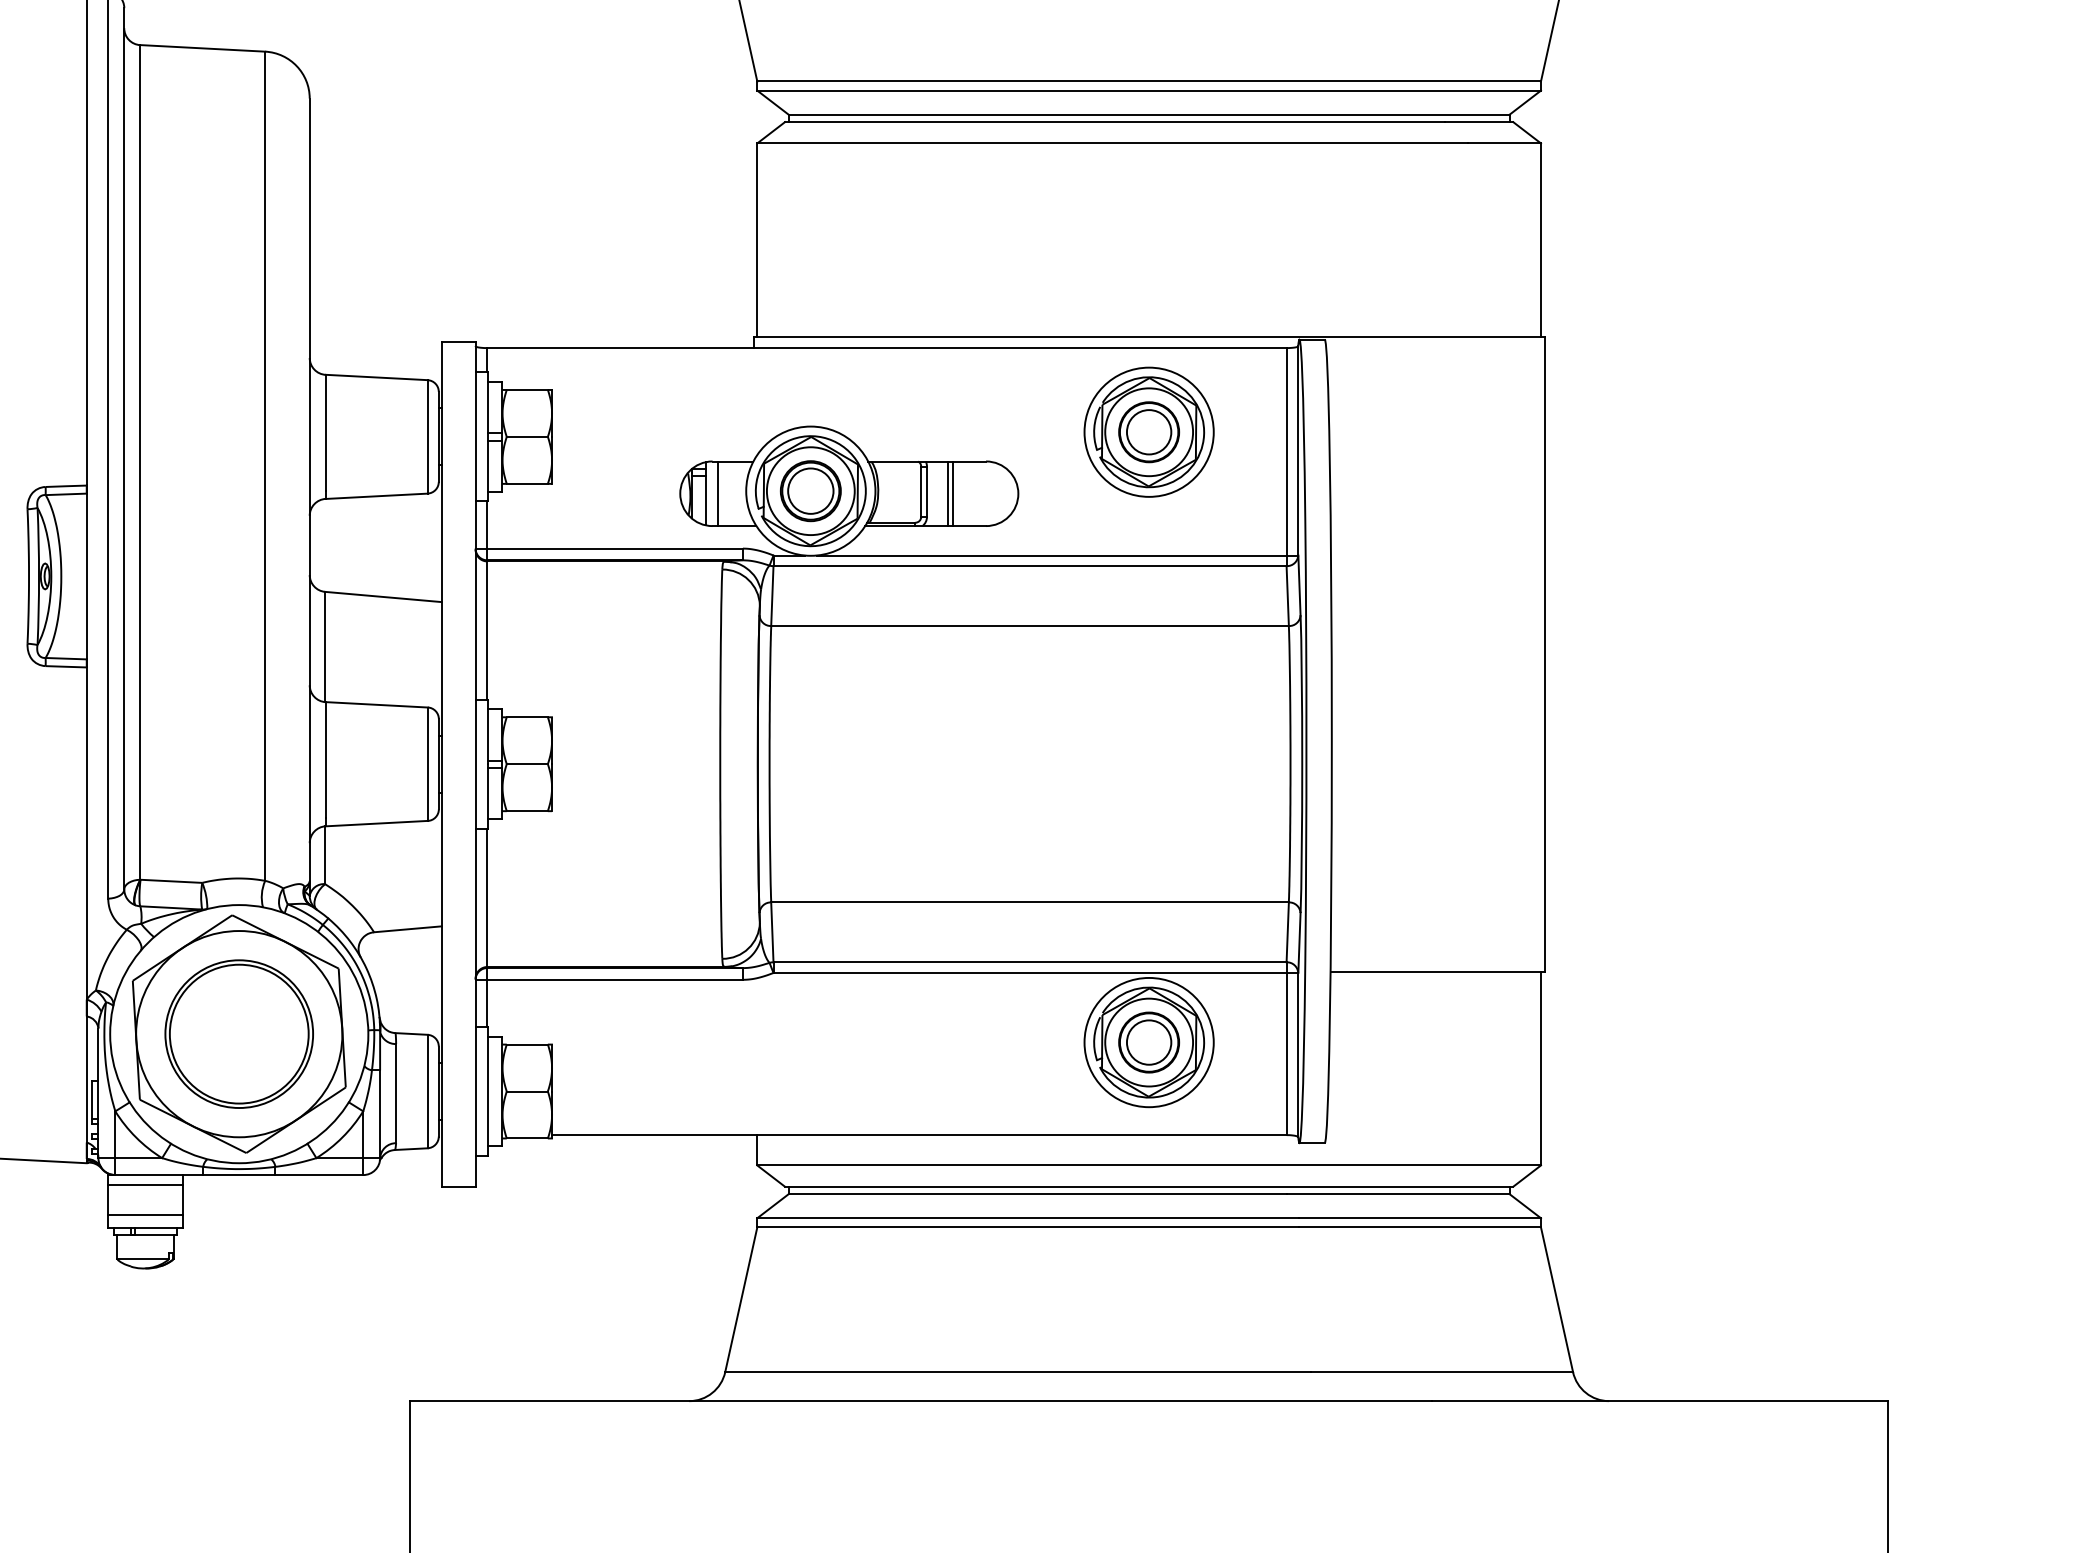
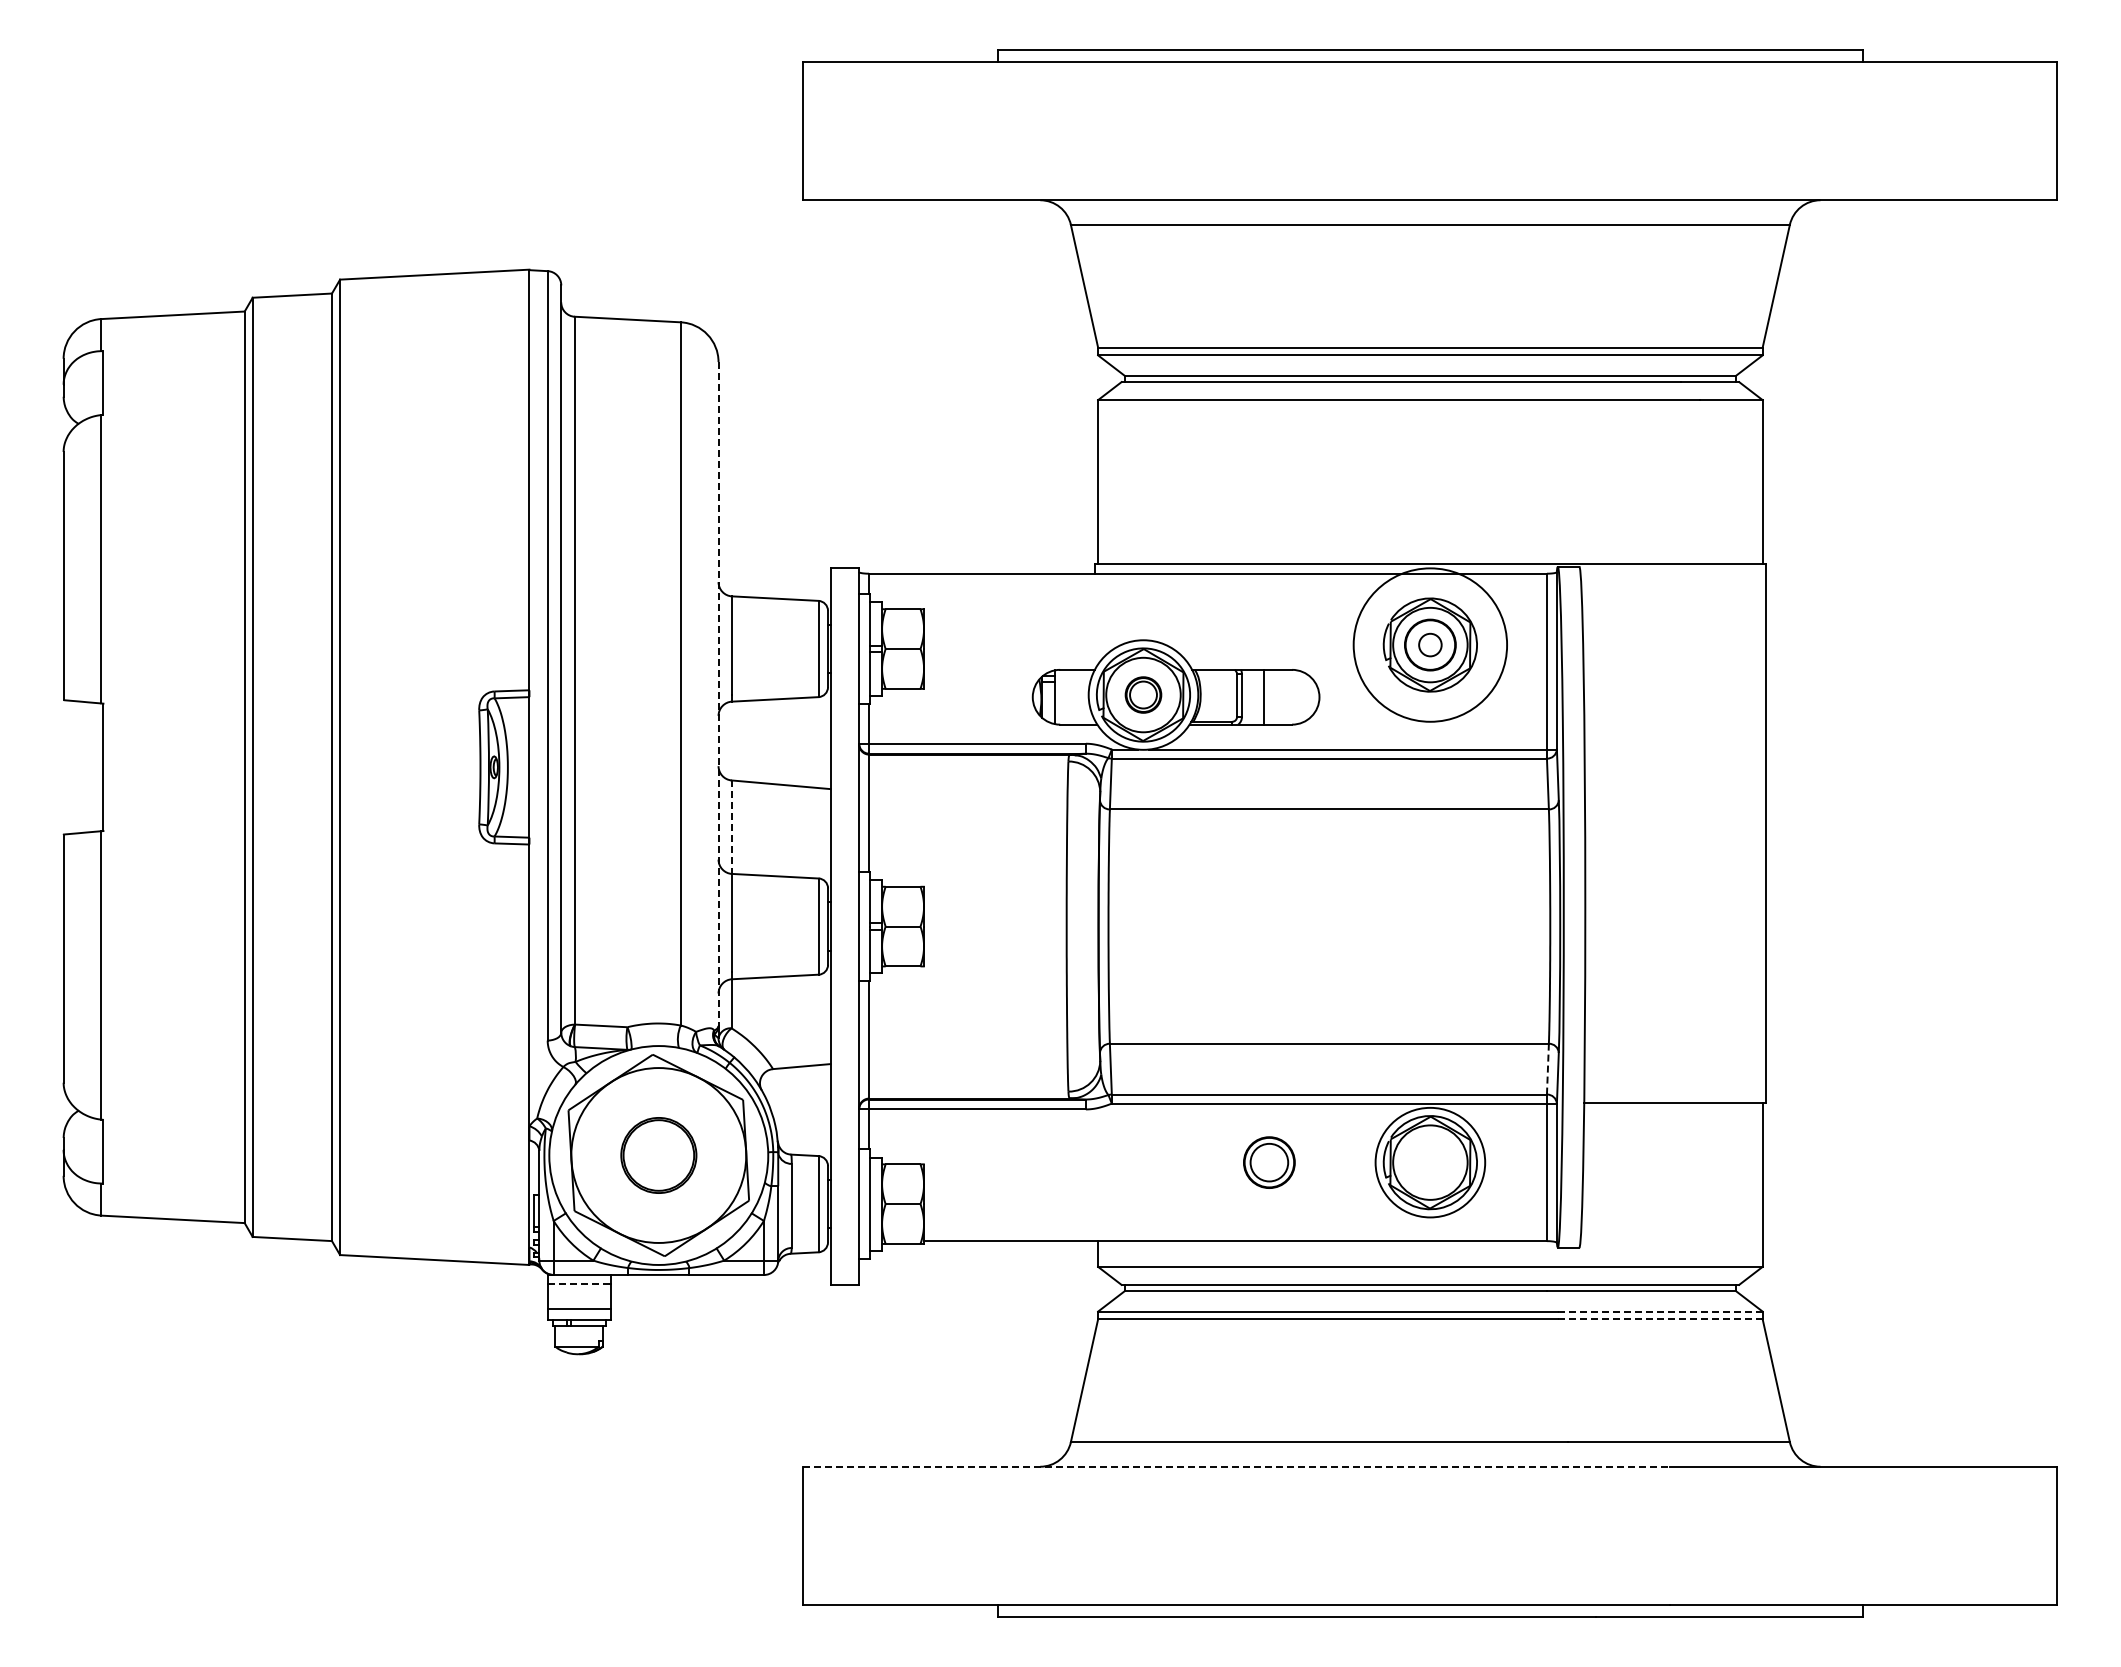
circle: (1149, 431) -> (1430, 644), size x0.6
circle: (1149, 431) -> (1430, 644), size x1.4
line: (309, 490) -> (718, 694), solid -> dashed
part: (810, 490) -> (1143, 694), size x0.7
line: (718, 492) -> (1065, 696), removed
line: (947, 492) -> (1259, 696), removed
line: (325, 647) -> (731, 827), solid -> dashed
line: (1287, 931) -> (1547, 1068), solid -> dashed
part: (238, 1034) -> (658, 1155), size x0.6
part: (1149, 1042) -> (1269, 1162), moved
line: (145, 1185) -> (579, 1283), solid -> dashed
line: (1420, 1218) -> (1660, 1311), solid -> dashed
line: (1420, 1227) -> (1660, 1319), solid -> dashed
line: (921, 1400) -> (1237, 1466), solid -> dashed

